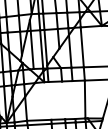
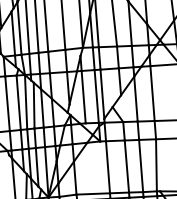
line: (74, 99) -> (141, 165), added
line: (63, 100) -> (126, 166), added
line: (50, 101) -> (108, 167), added

